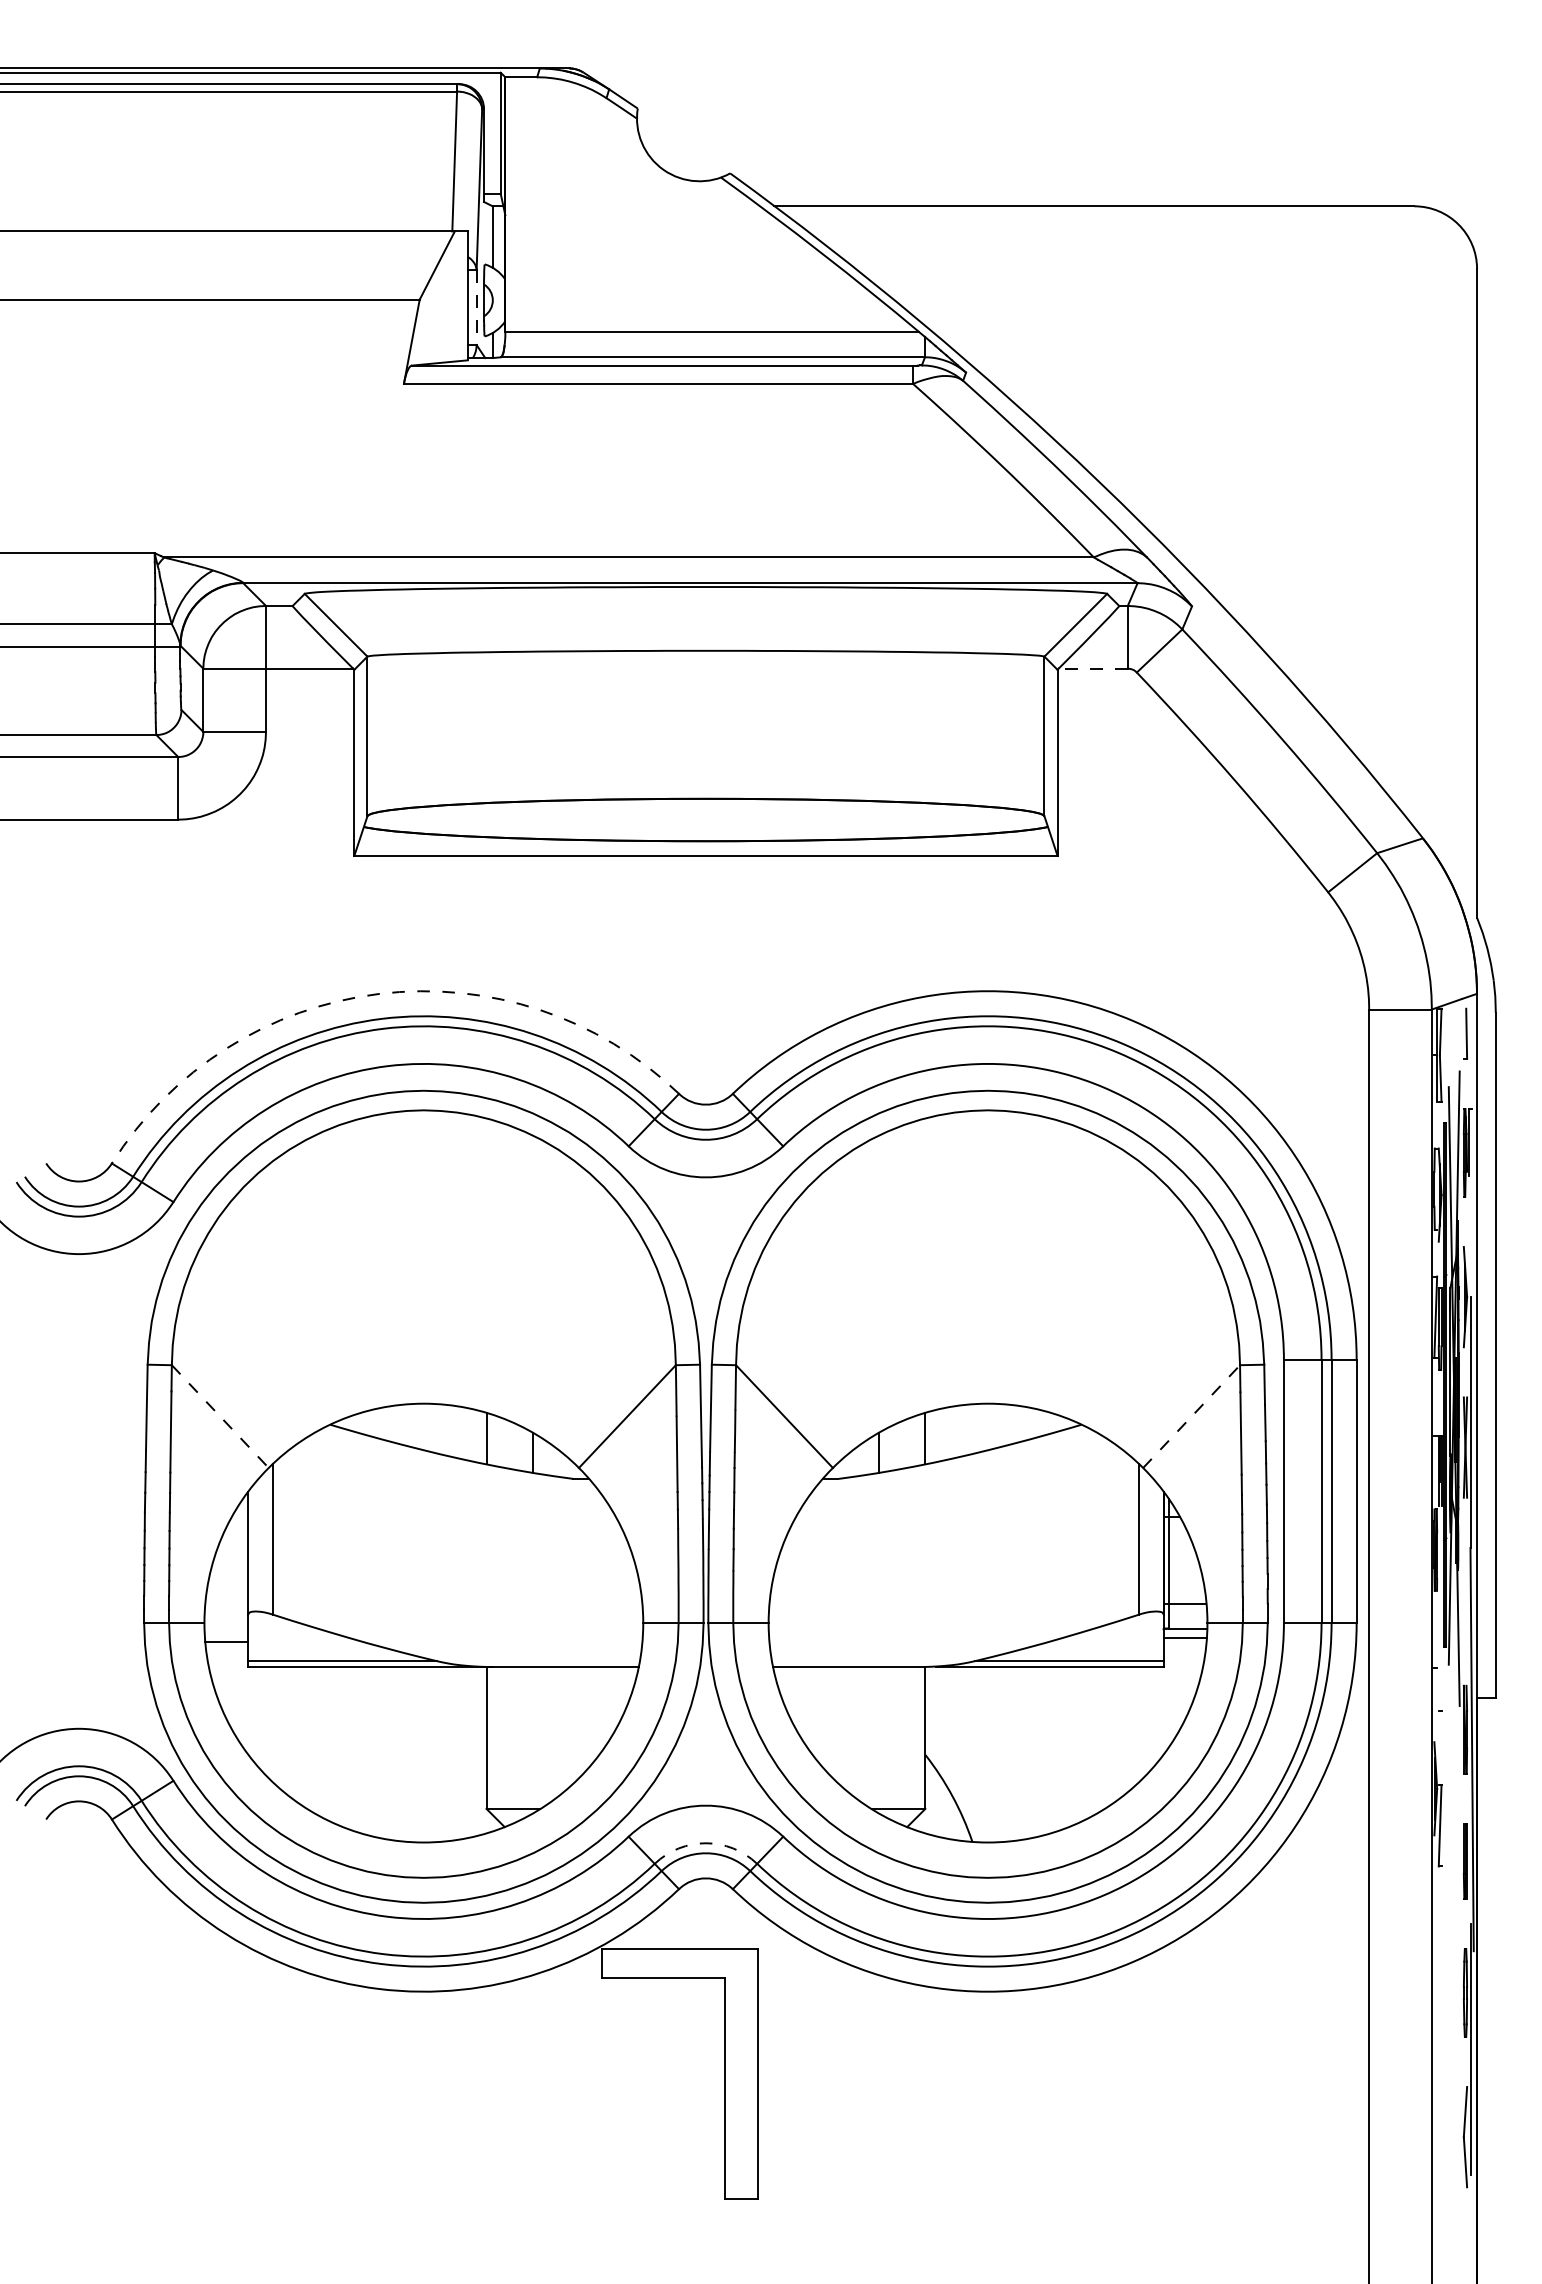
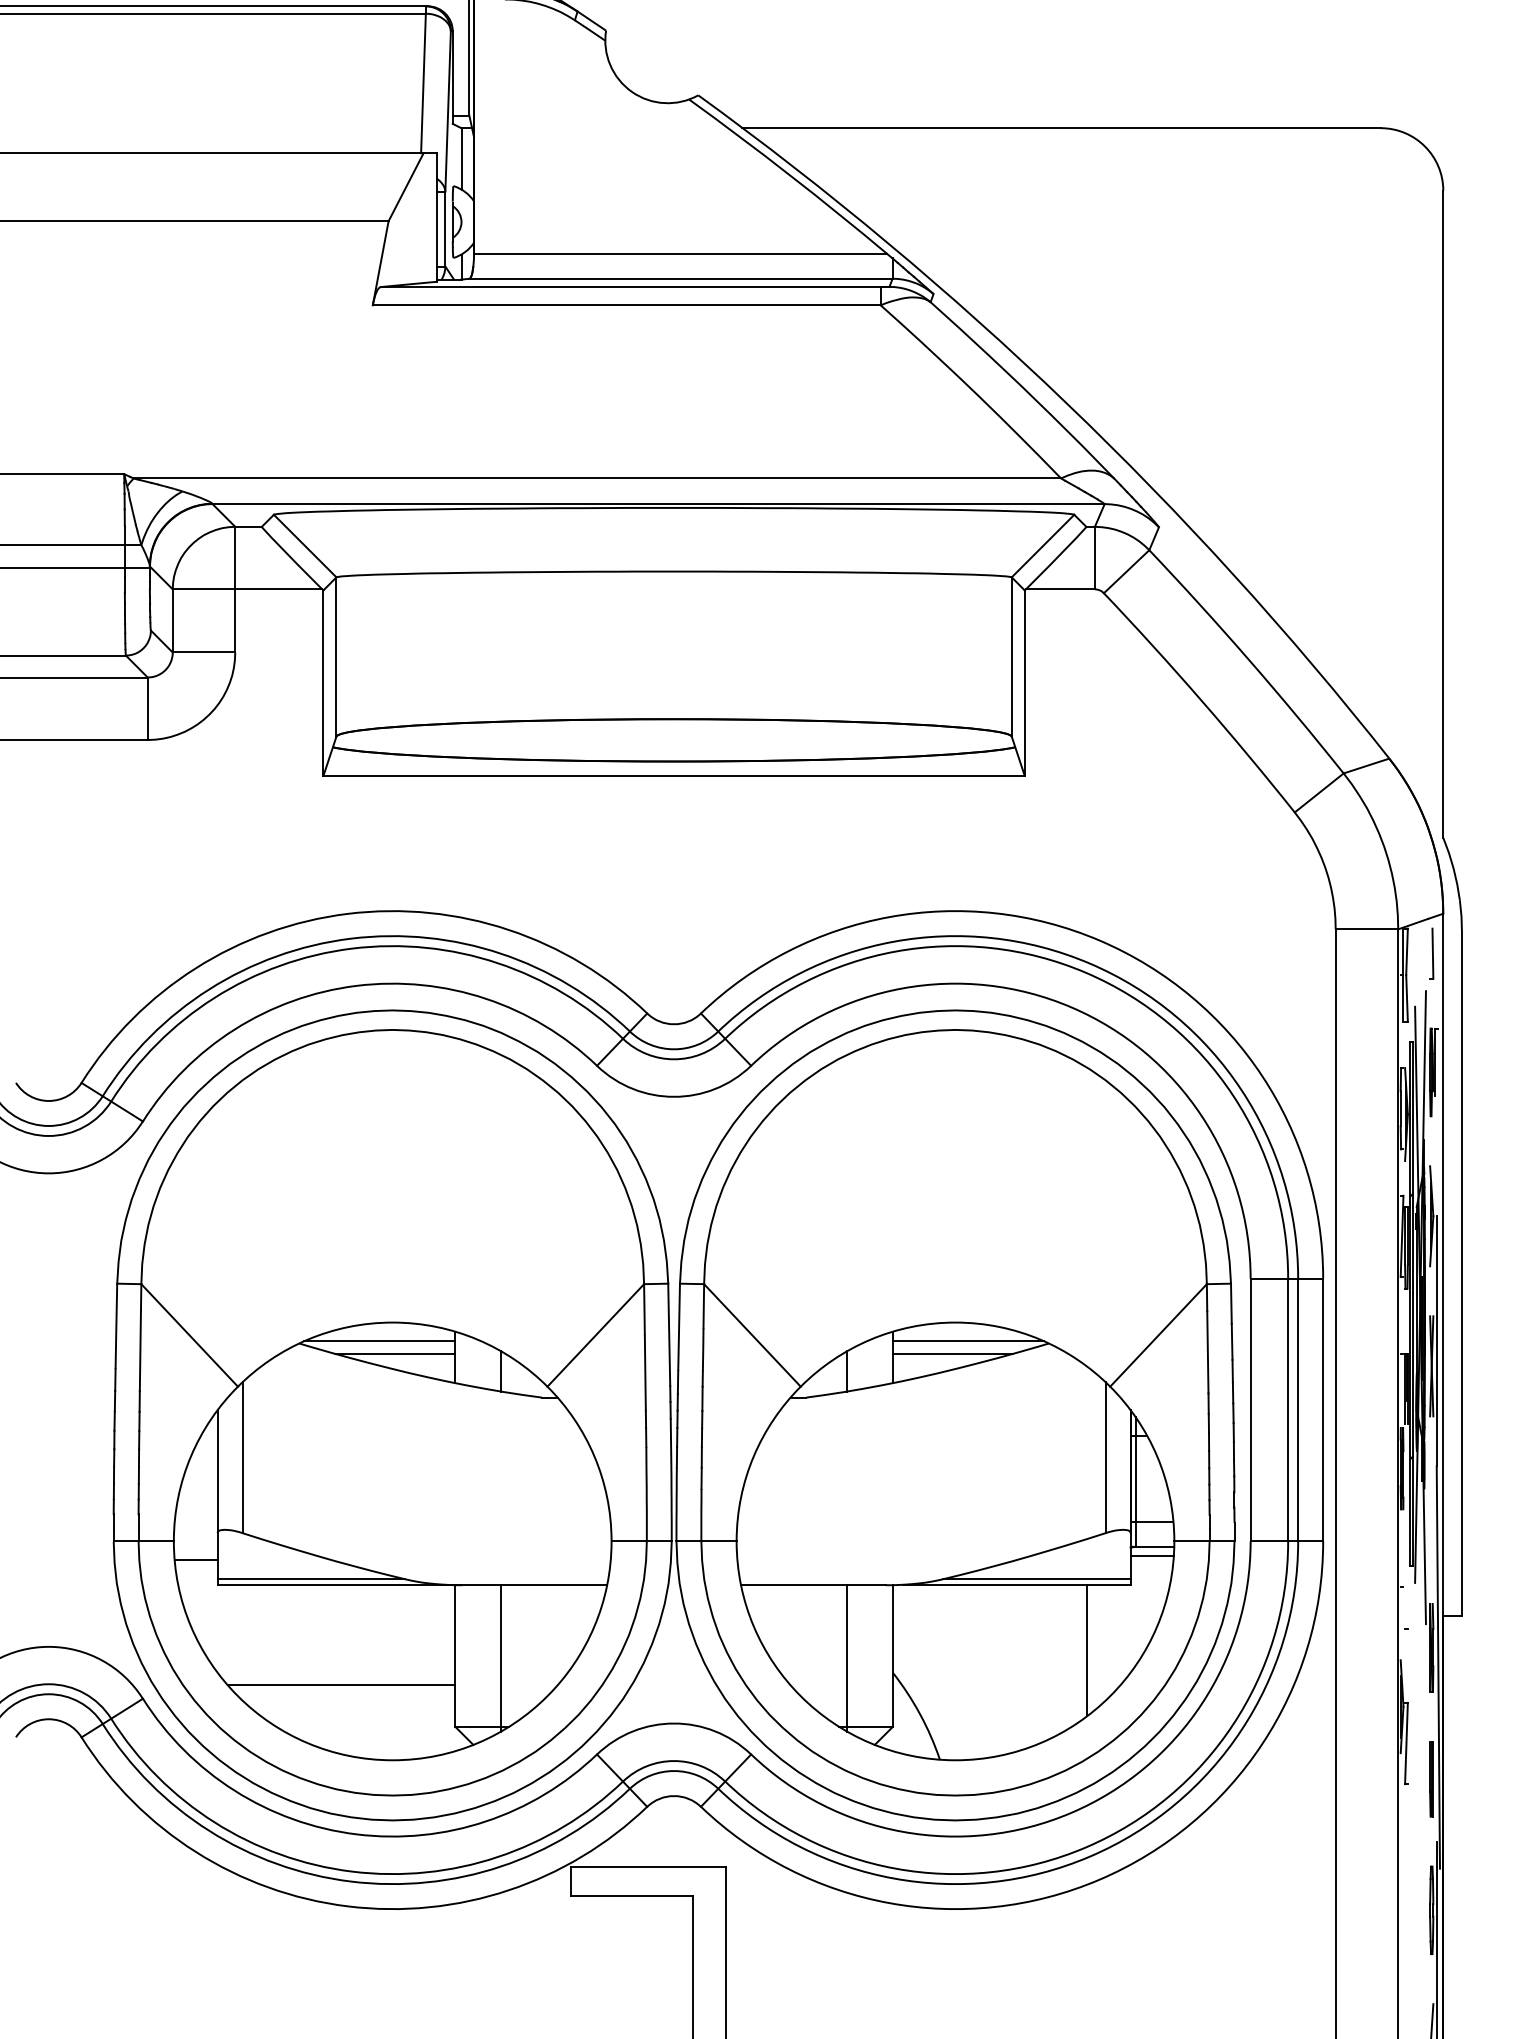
line: (476, 308) -> (445, 230), dashed -> solid
line: (1093, 668) -> (1060, 589), dashed -> solid
arc: (379, 993) -> (348, 913), dashed -> solid
line: (220, 1416) -> (189, 1335), dashed -> solid
line: (1191, 1416) -> (1158, 1335), dashed -> solid
line: (410, 1422) -> (379, 1341), added
line: (1000, 1422) -> (967, 1341), added
line: (426, 1435) -> (395, 1354), added
line: (985, 1435) -> (952, 1354), added
line: (1119, 1732) -> (1086, 1650), added
line: (532, 1739) -> (501, 1657), added
line: (879, 1739) -> (847, 1657), added
line: (372, 1767) -> (341, 1685), added
arc: (705, 1843) -> (673, 1761), dashed -> solid

